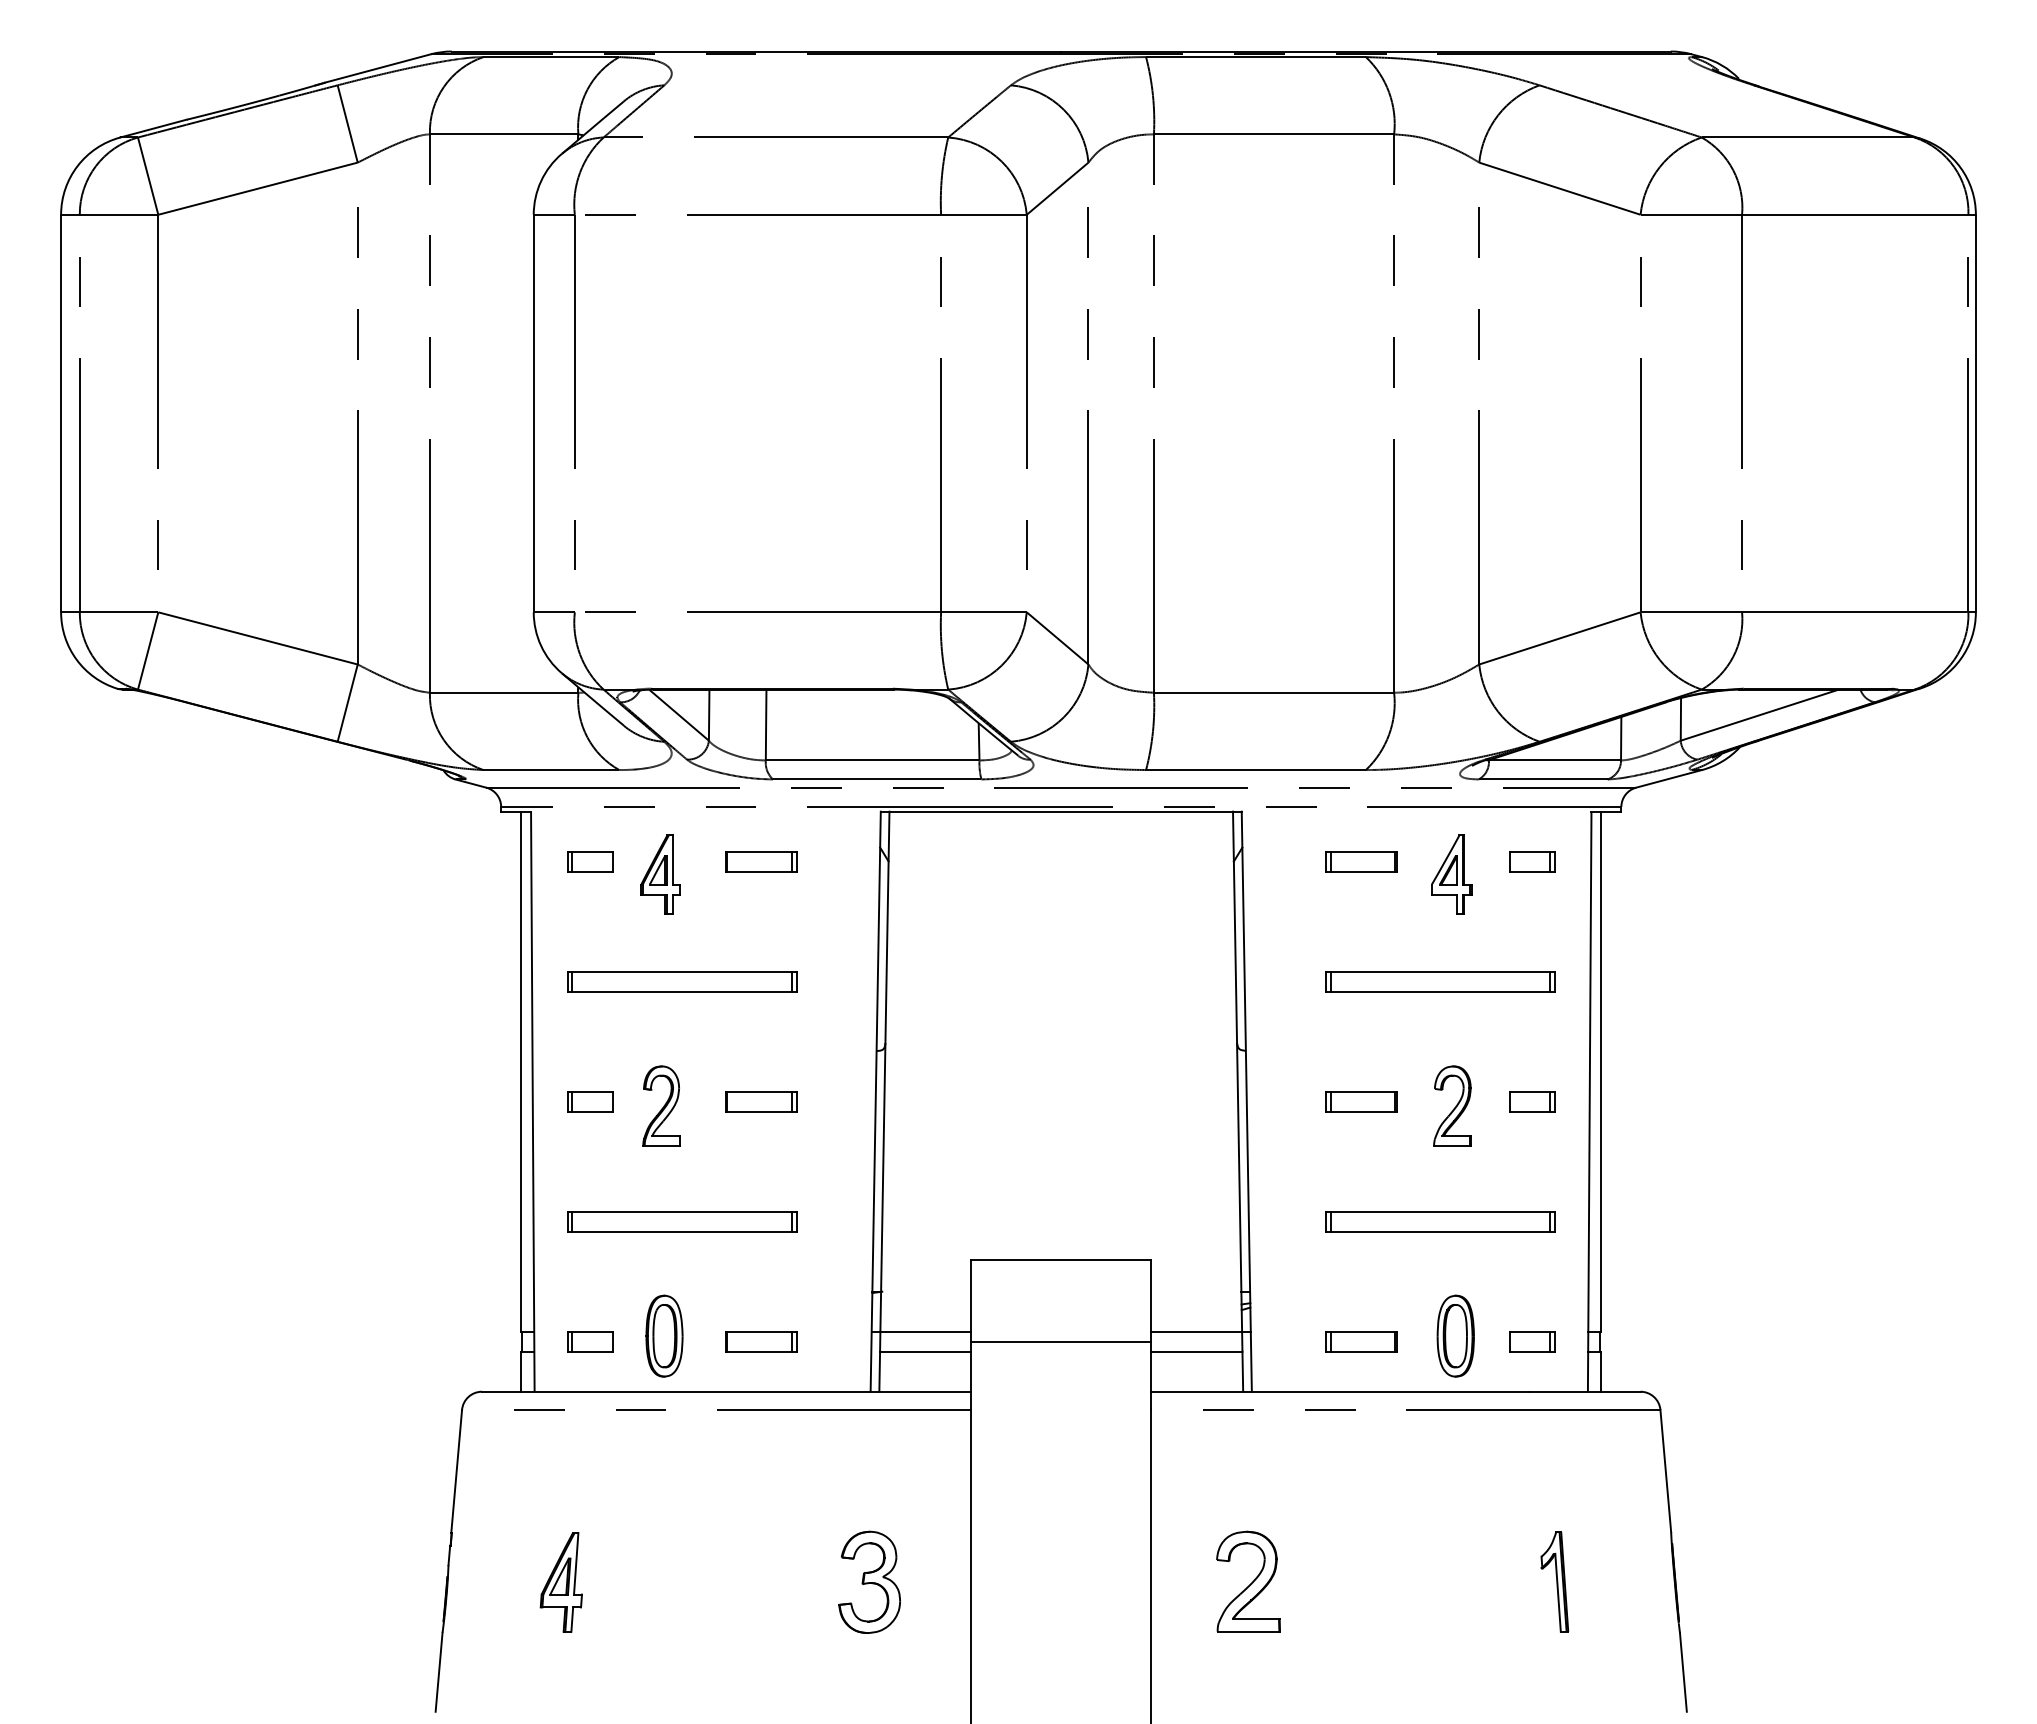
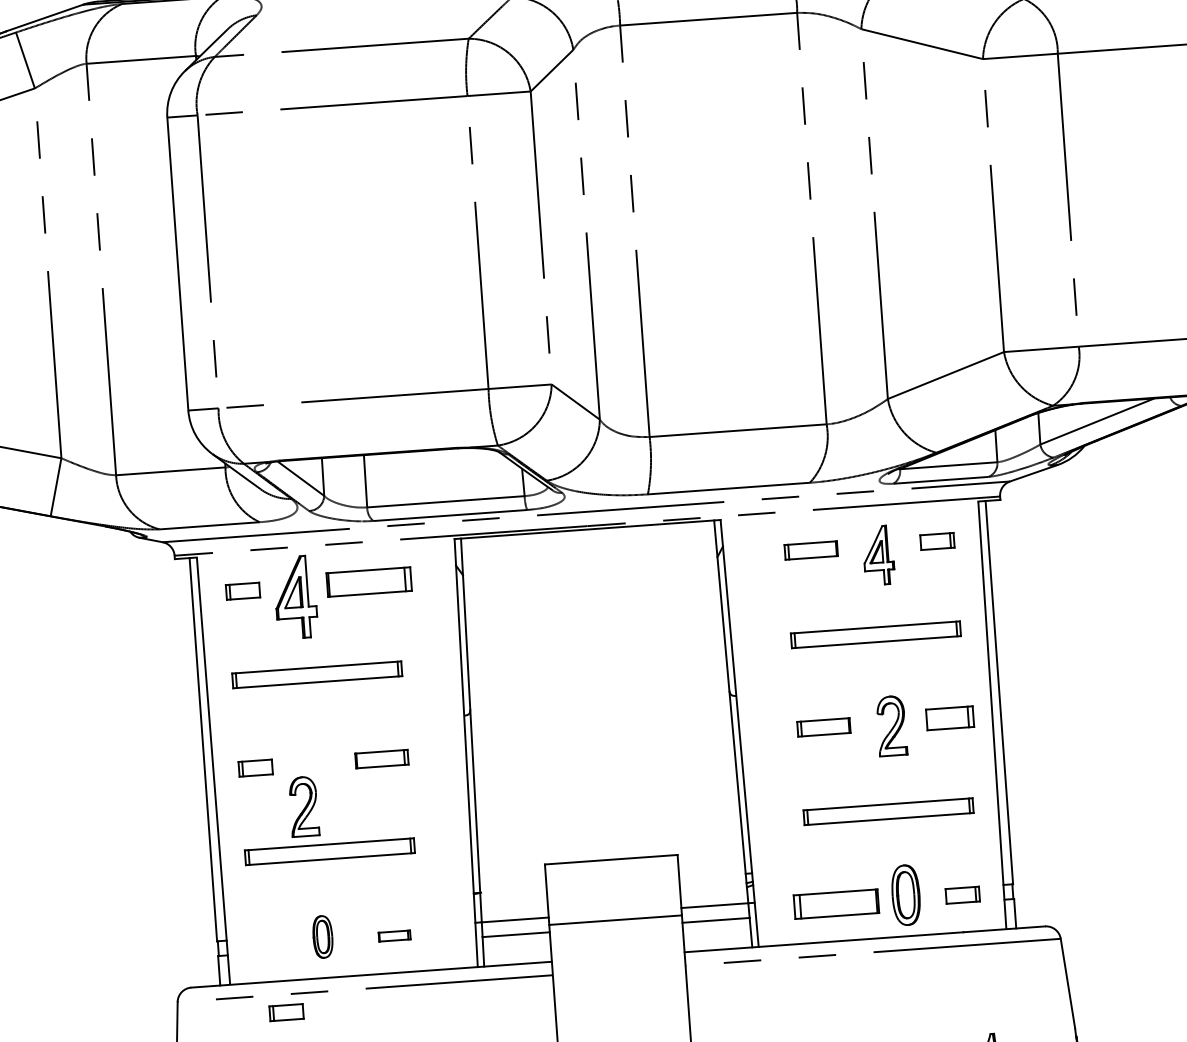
part: (761, 861) -> (369, 582), size x1.6
part: (660, 874) -> (295, 597), size x1.4
part: (1532, 1101) -> (950, 718), size x1.4
part: (661, 1105) -> (303, 806), moved
part: (664, 1335) -> (322, 936), size x0.7
part: (590, 1341) -> (286, 1012), moved
part: (761, 1341) -> (394, 935), size x0.6
part: (1361, 1341) -> (836, 904), size x1.6

